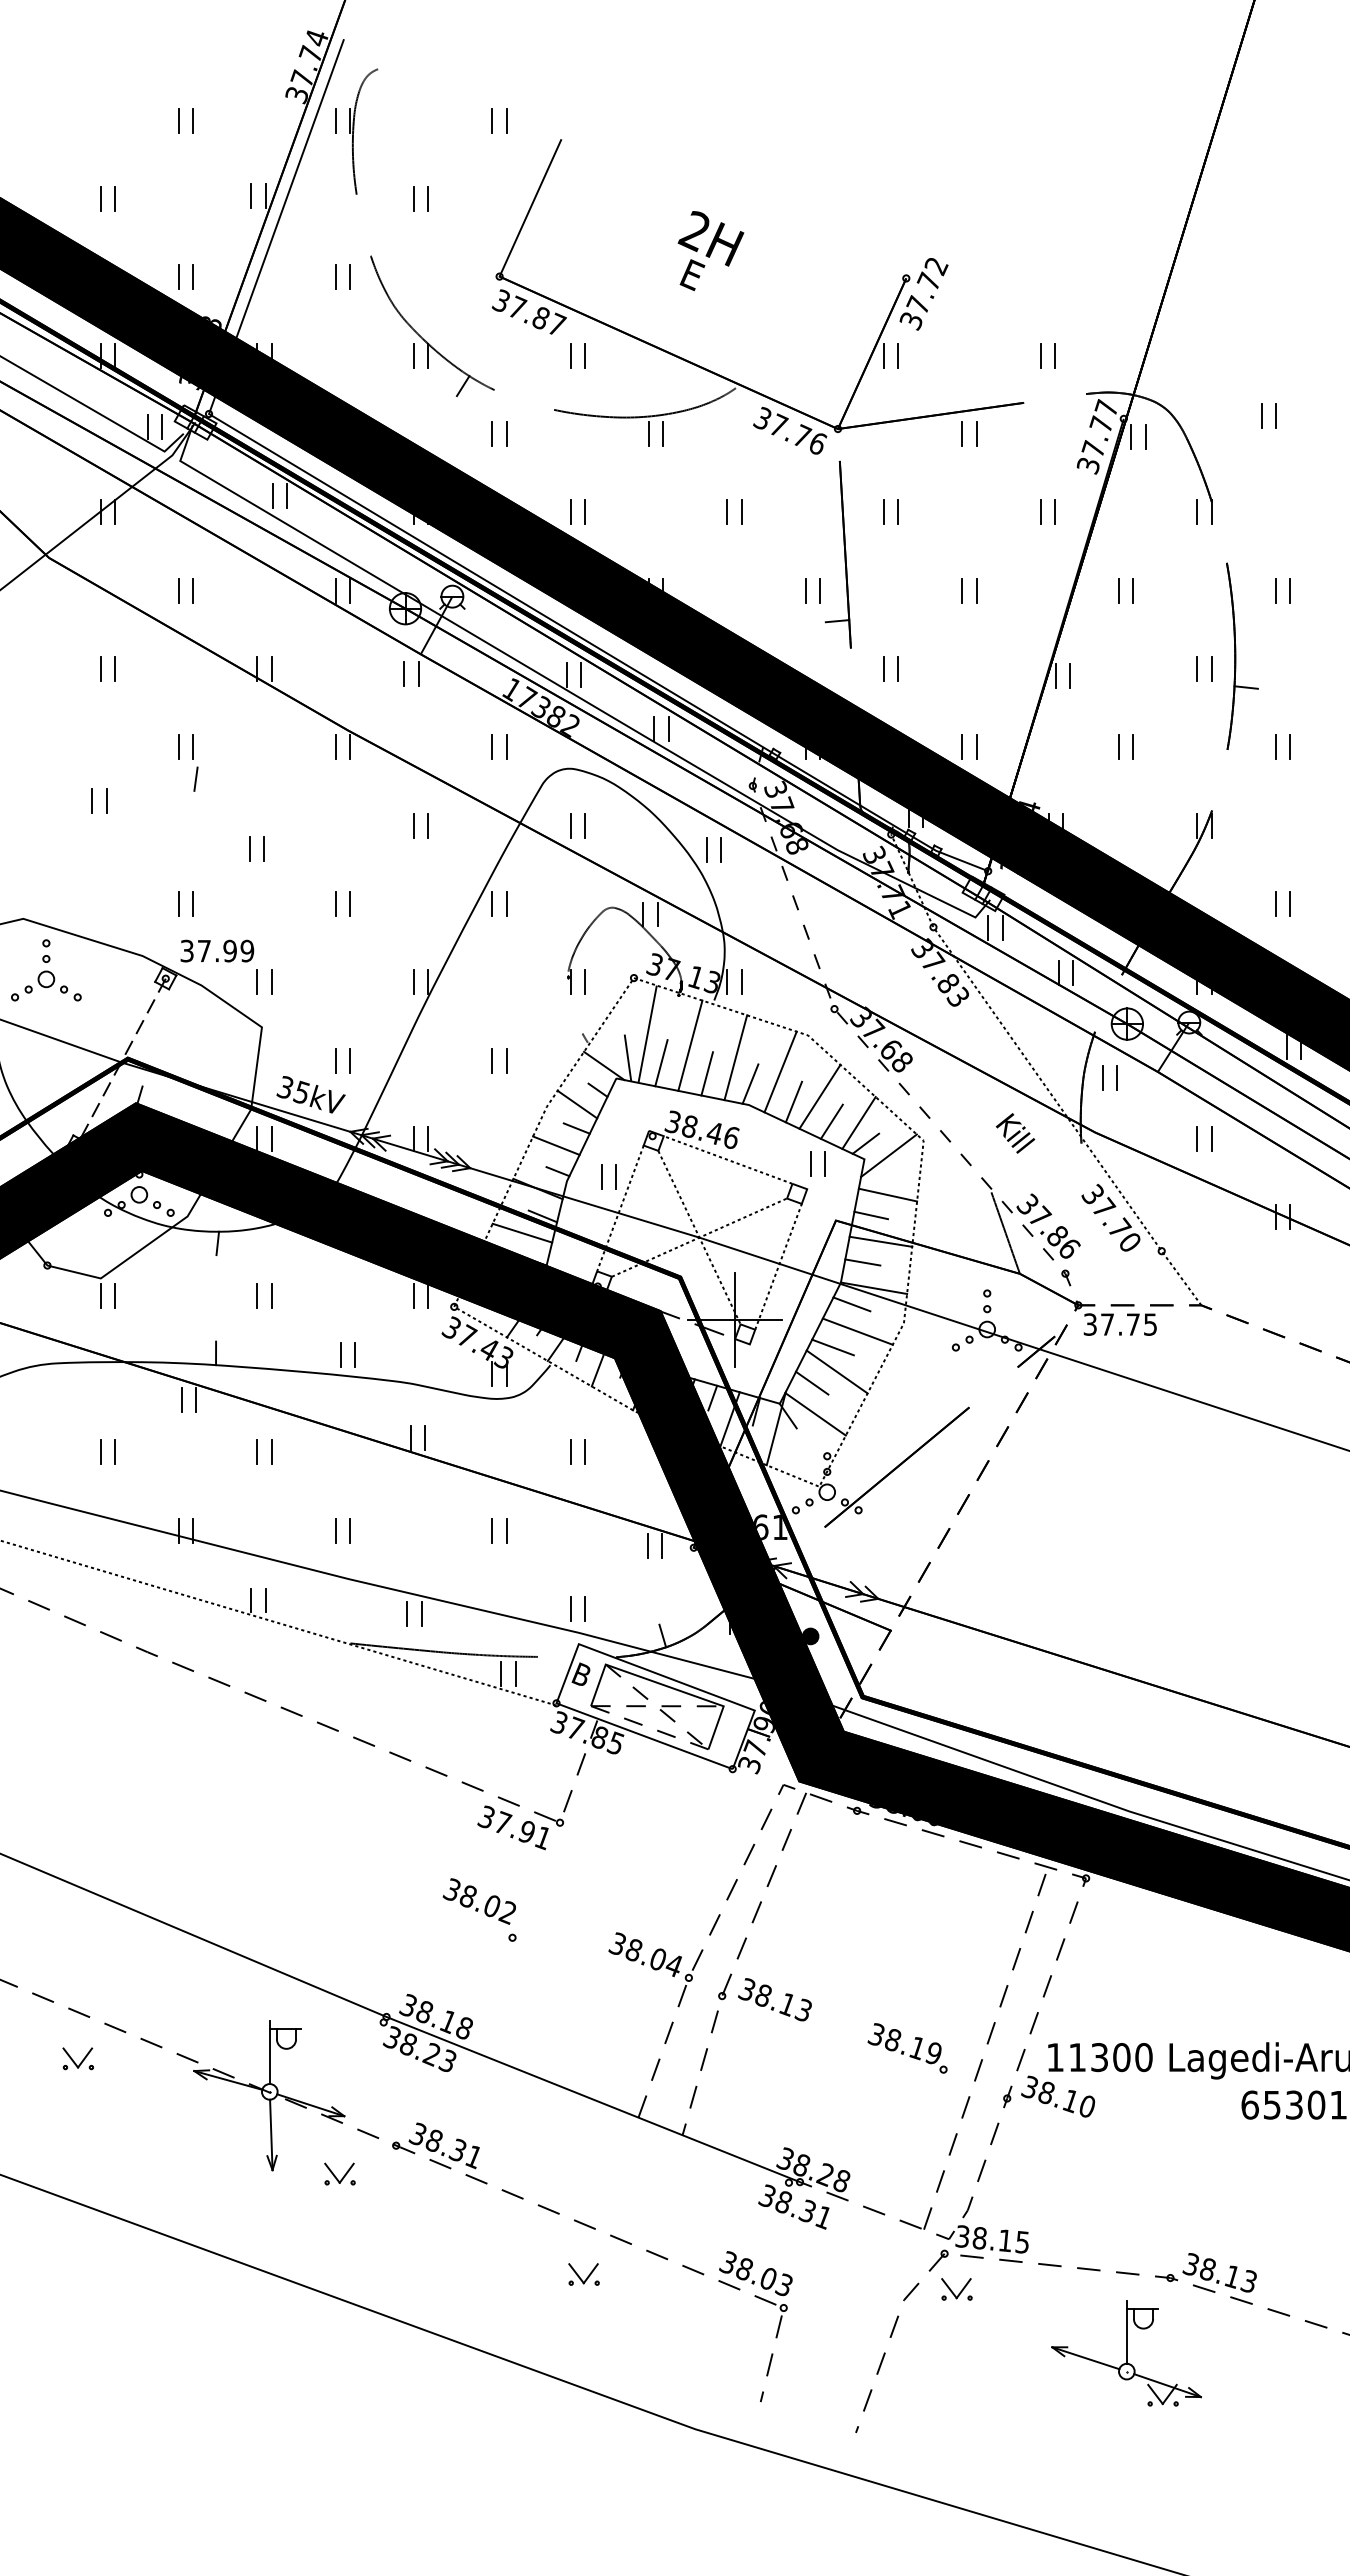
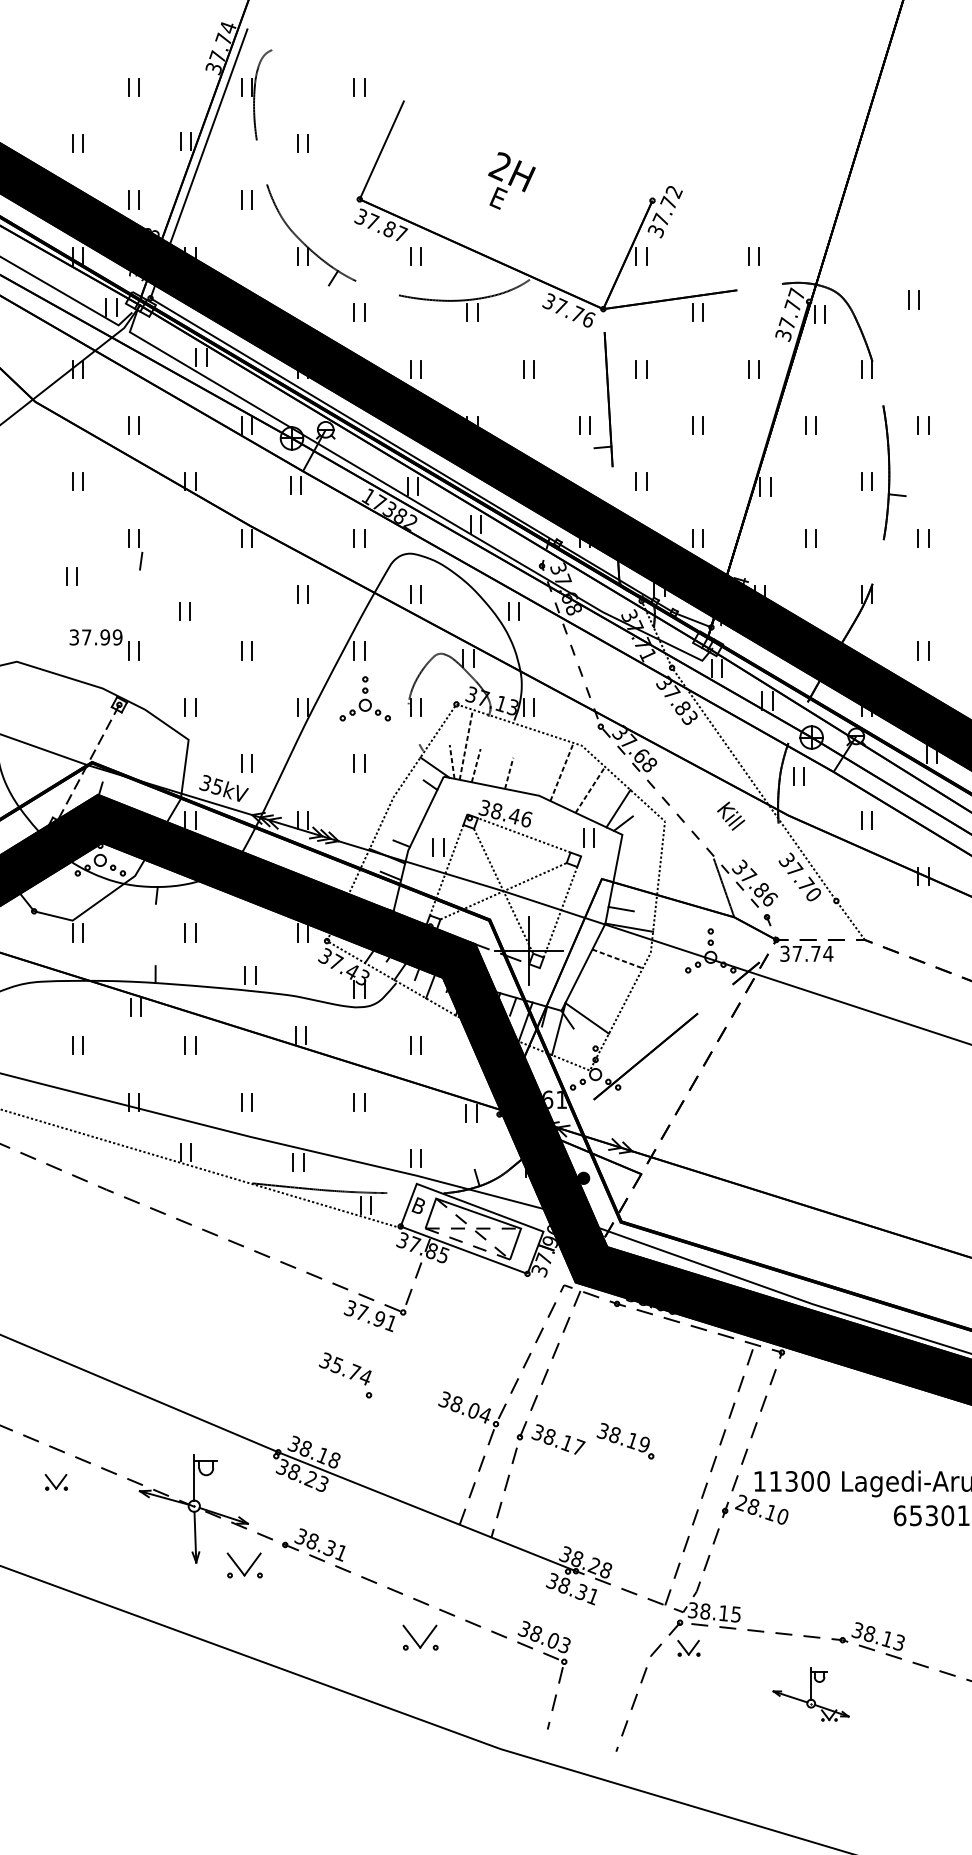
text: (217, 950) -> (96, 637), moved
part: (46, 970) -> (365, 698), moved
line: (647, 1034) -> (466, 745), solid -> dashed
line: (690, 1045) -> (497, 752), removed
line: (735, 1057) -> (529, 761), removed
line: (627, 1058) -> (451, 762), solid -> dashed
line: (661, 1063) -> (476, 765), solid -> dashed
line: (780, 1071) -> (561, 771), solid -> dashed
line: (707, 1073) -> (509, 773), solid -> dashed
line: (750, 1083) -> (540, 780), removed
line: (819, 1096) -> (590, 789), solid -> dashed
line: (793, 1101) -> (571, 793), removed
line: (577, 1104) -> (415, 795), removed
line: (831, 1121) -> (598, 807), removed
line: (576, 1128) -> (415, 812), removed
line: (556, 1145) -> (400, 824), removed
line: (888, 1155) -> (639, 832), removed
line: (887, 1194) -> (638, 860), removed
line: (871, 1215) -> (627, 875), removed
line: (522, 1232) -> (376, 887), removed
line: (880, 1241) -> (633, 894), removed
line: (851, 1304) -> (613, 939), removed
text: (1150, 1324) -> (828, 953), 37.75 -> 37.74
line: (858, 1331) -> (618, 958), solid -> dashed
line: (832, 1347) -> (599, 970), removed
line: (836, 1371) -> (602, 987), removed
line: (812, 1382) -> (584, 995), removed
text: (487, 1904) -> (351, 1371), 38.02 -> 35.74
text: (803, 2009) -> (578, 1446), 38.13 -> 38.17
part: (907, 2048) -> (625, 1441), moved
text: (1029, 2087) -> (741, 1503), 38.10 -> 28.10
part: (339, 2173) -> (244, 1564), size x1.6
part: (583, 2274) -> (420, 1637), size x1.6
part: (1126, 2353) -> (811, 1694), size x0.7

